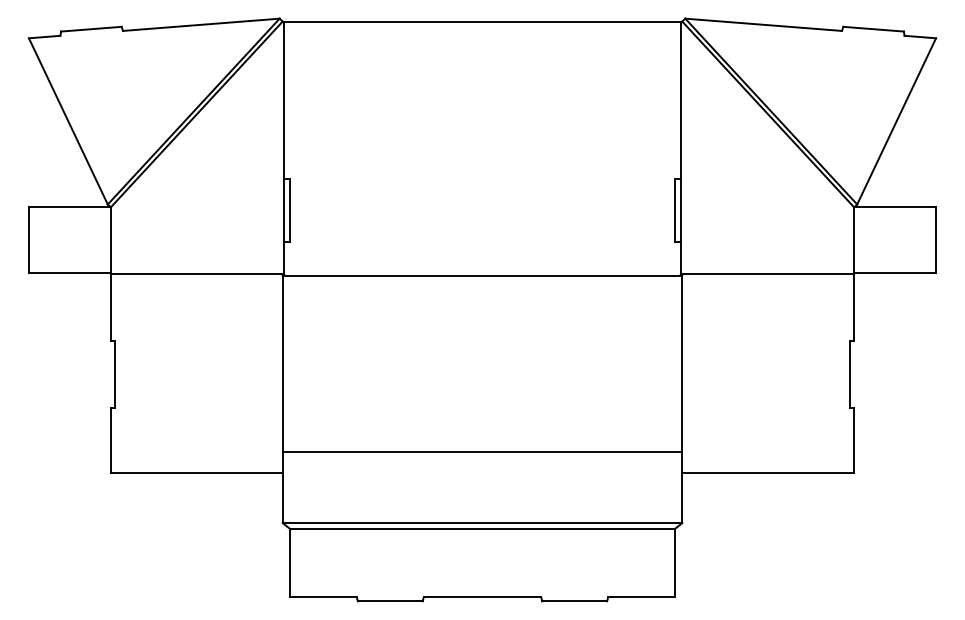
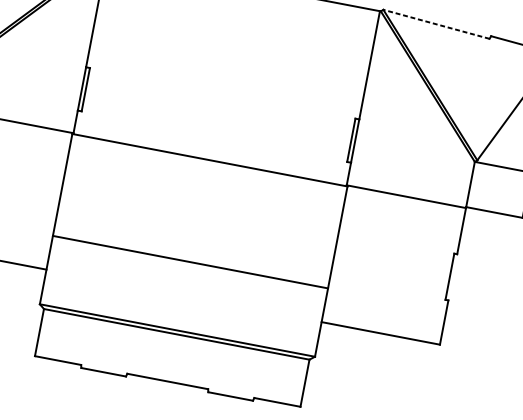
line: (763, 24) -> (436, 24), solid -> dashed
line: (482, 451) -> (190, 261), moved

